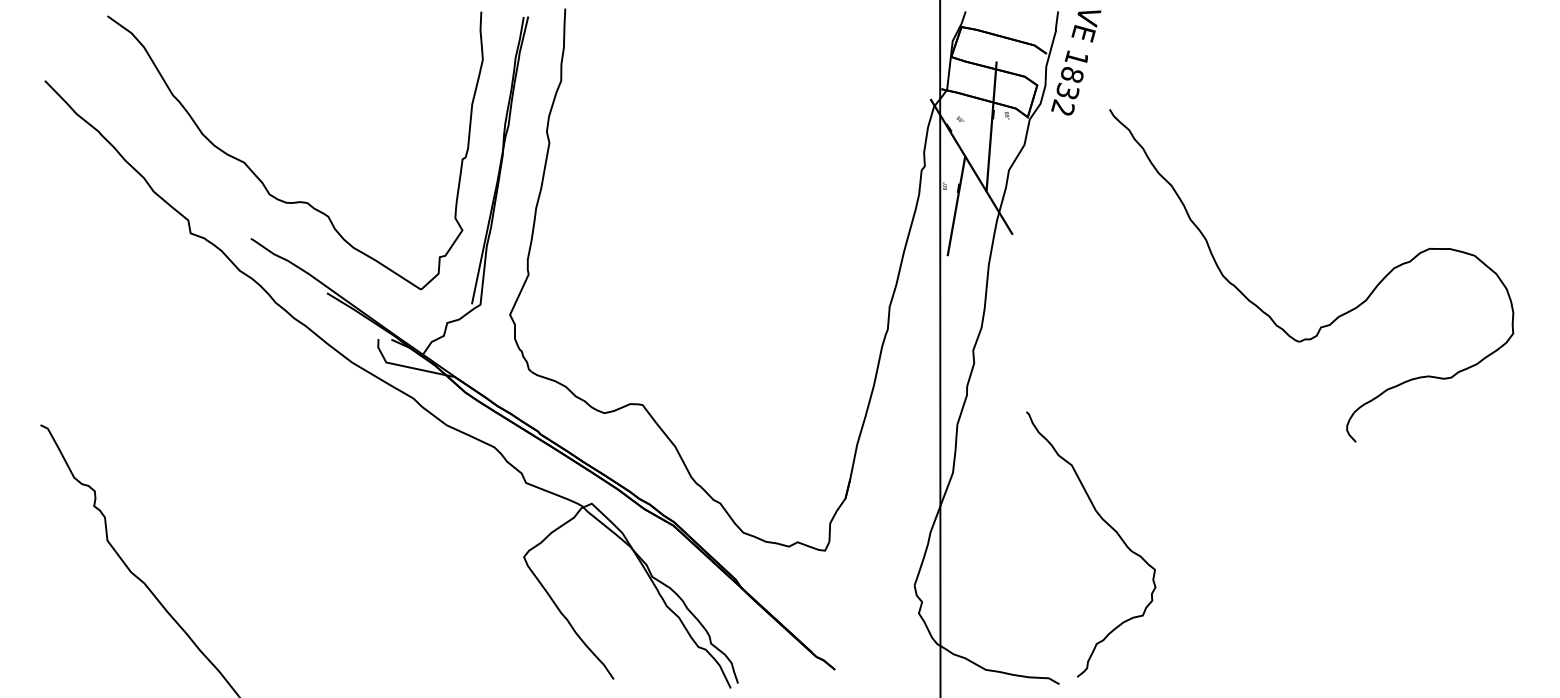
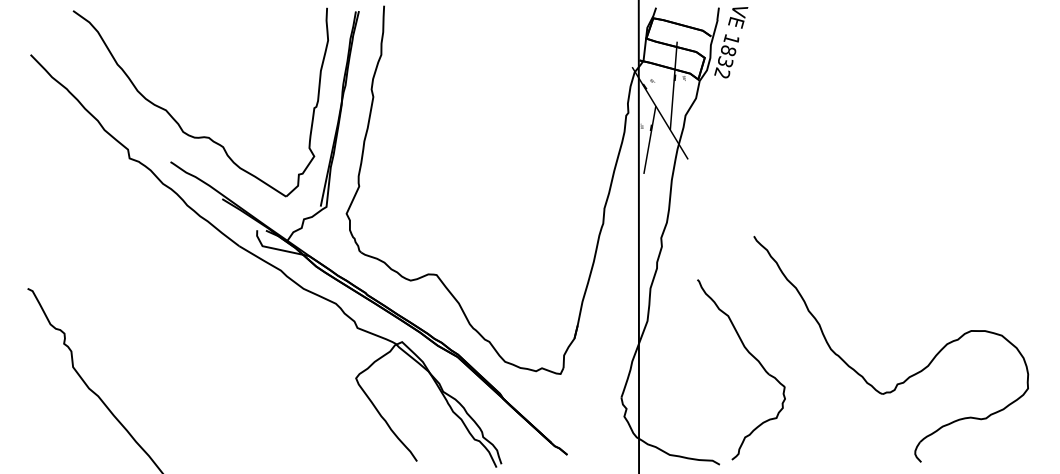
part: (1337, 315) -> (908, 376), moved

